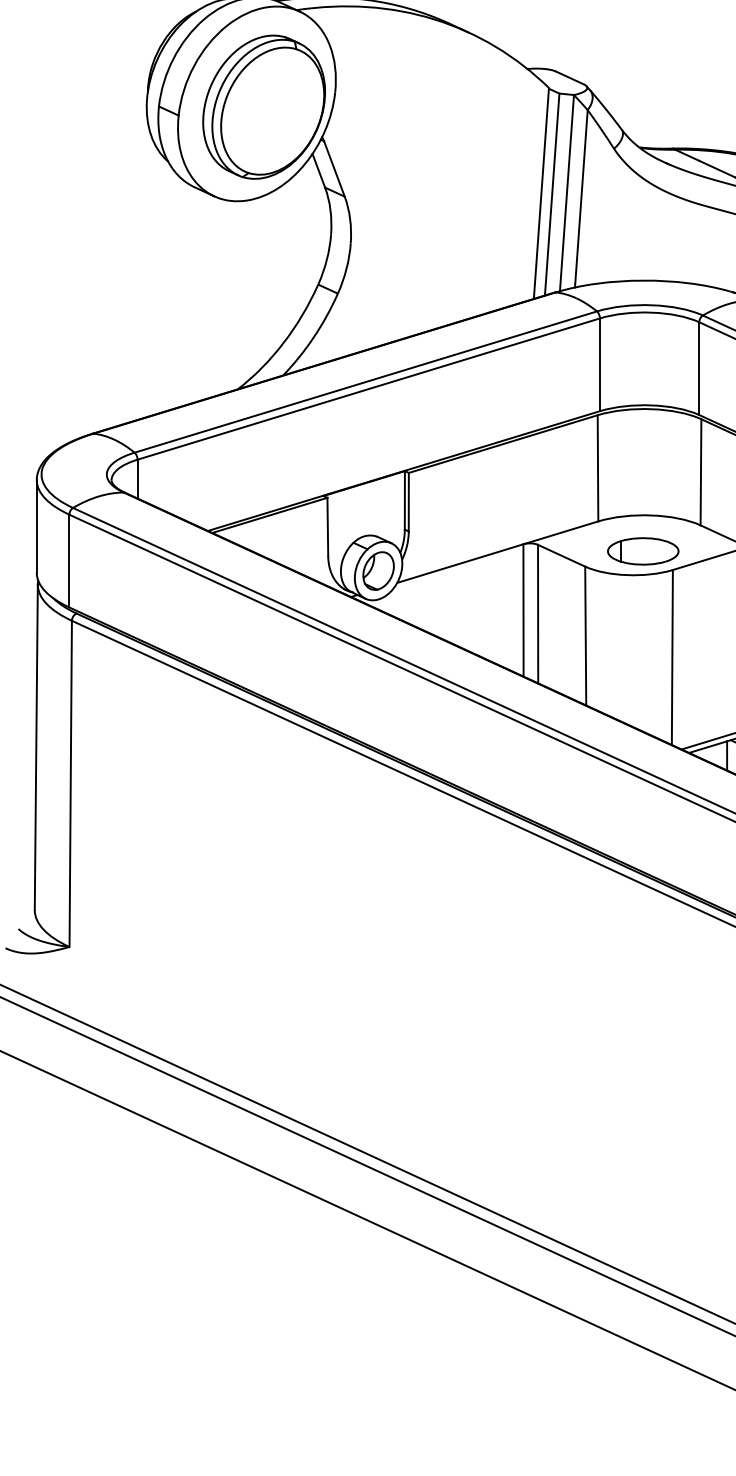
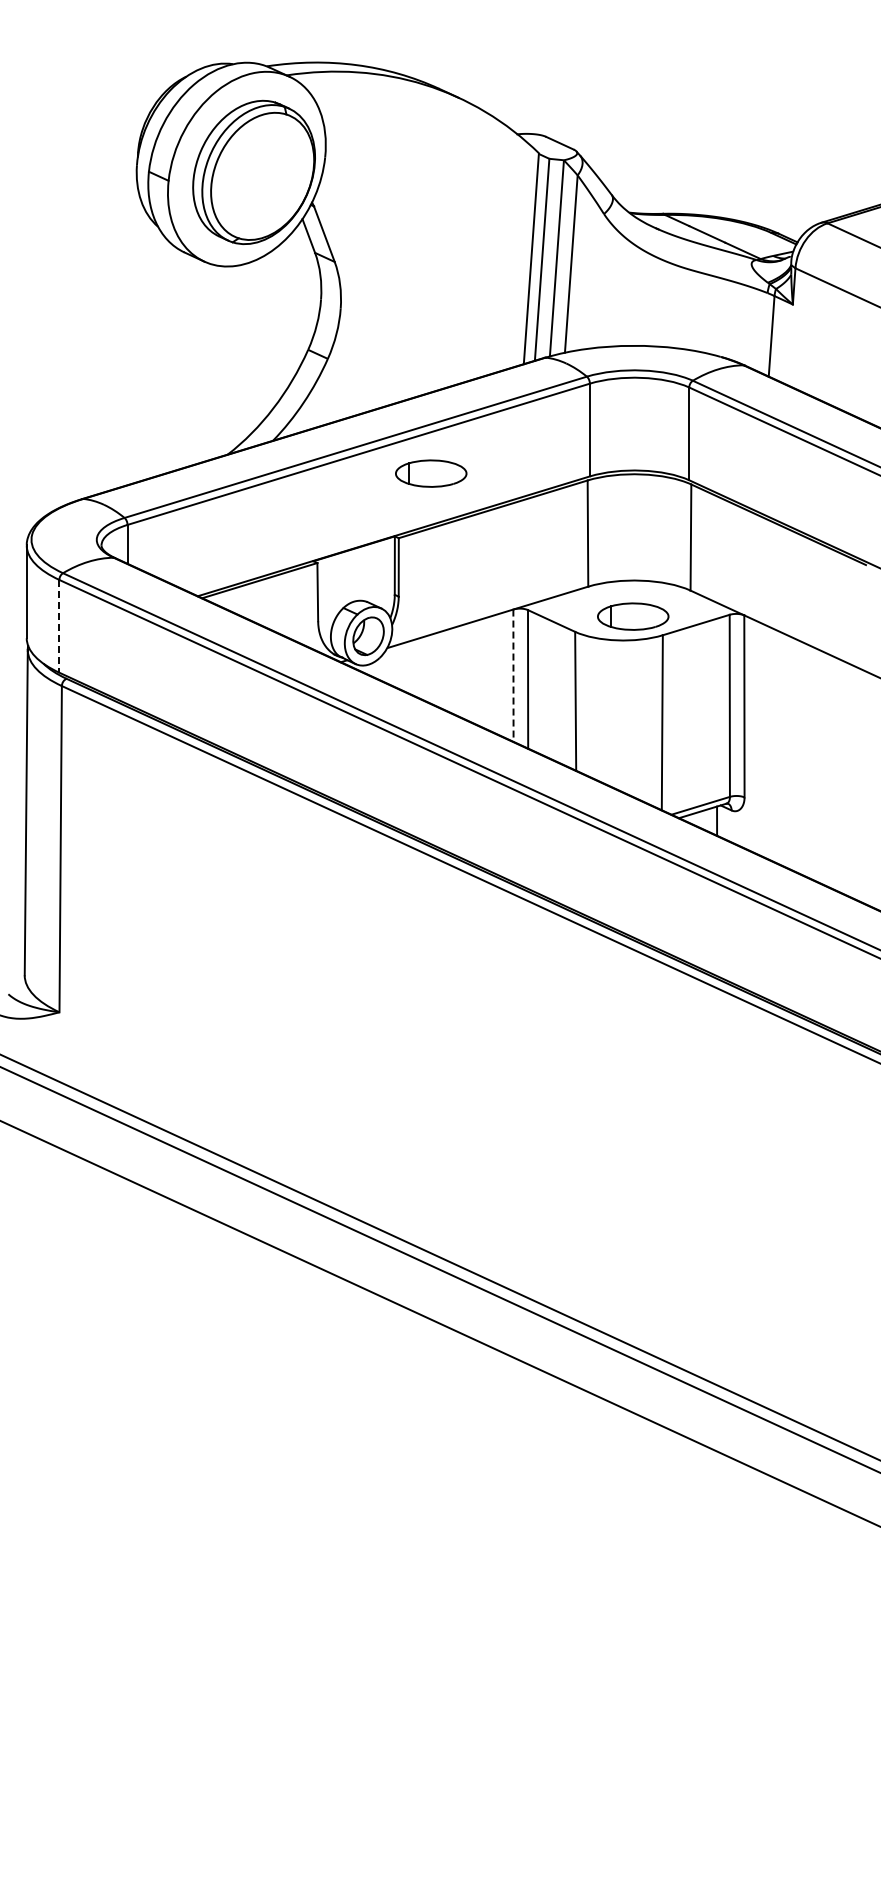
part: (441, 408) -> (431, 473), added
line: (69, 561) -> (59, 626), solid -> dashed
line: (523, 611) -> (513, 676), solid -> dashed

